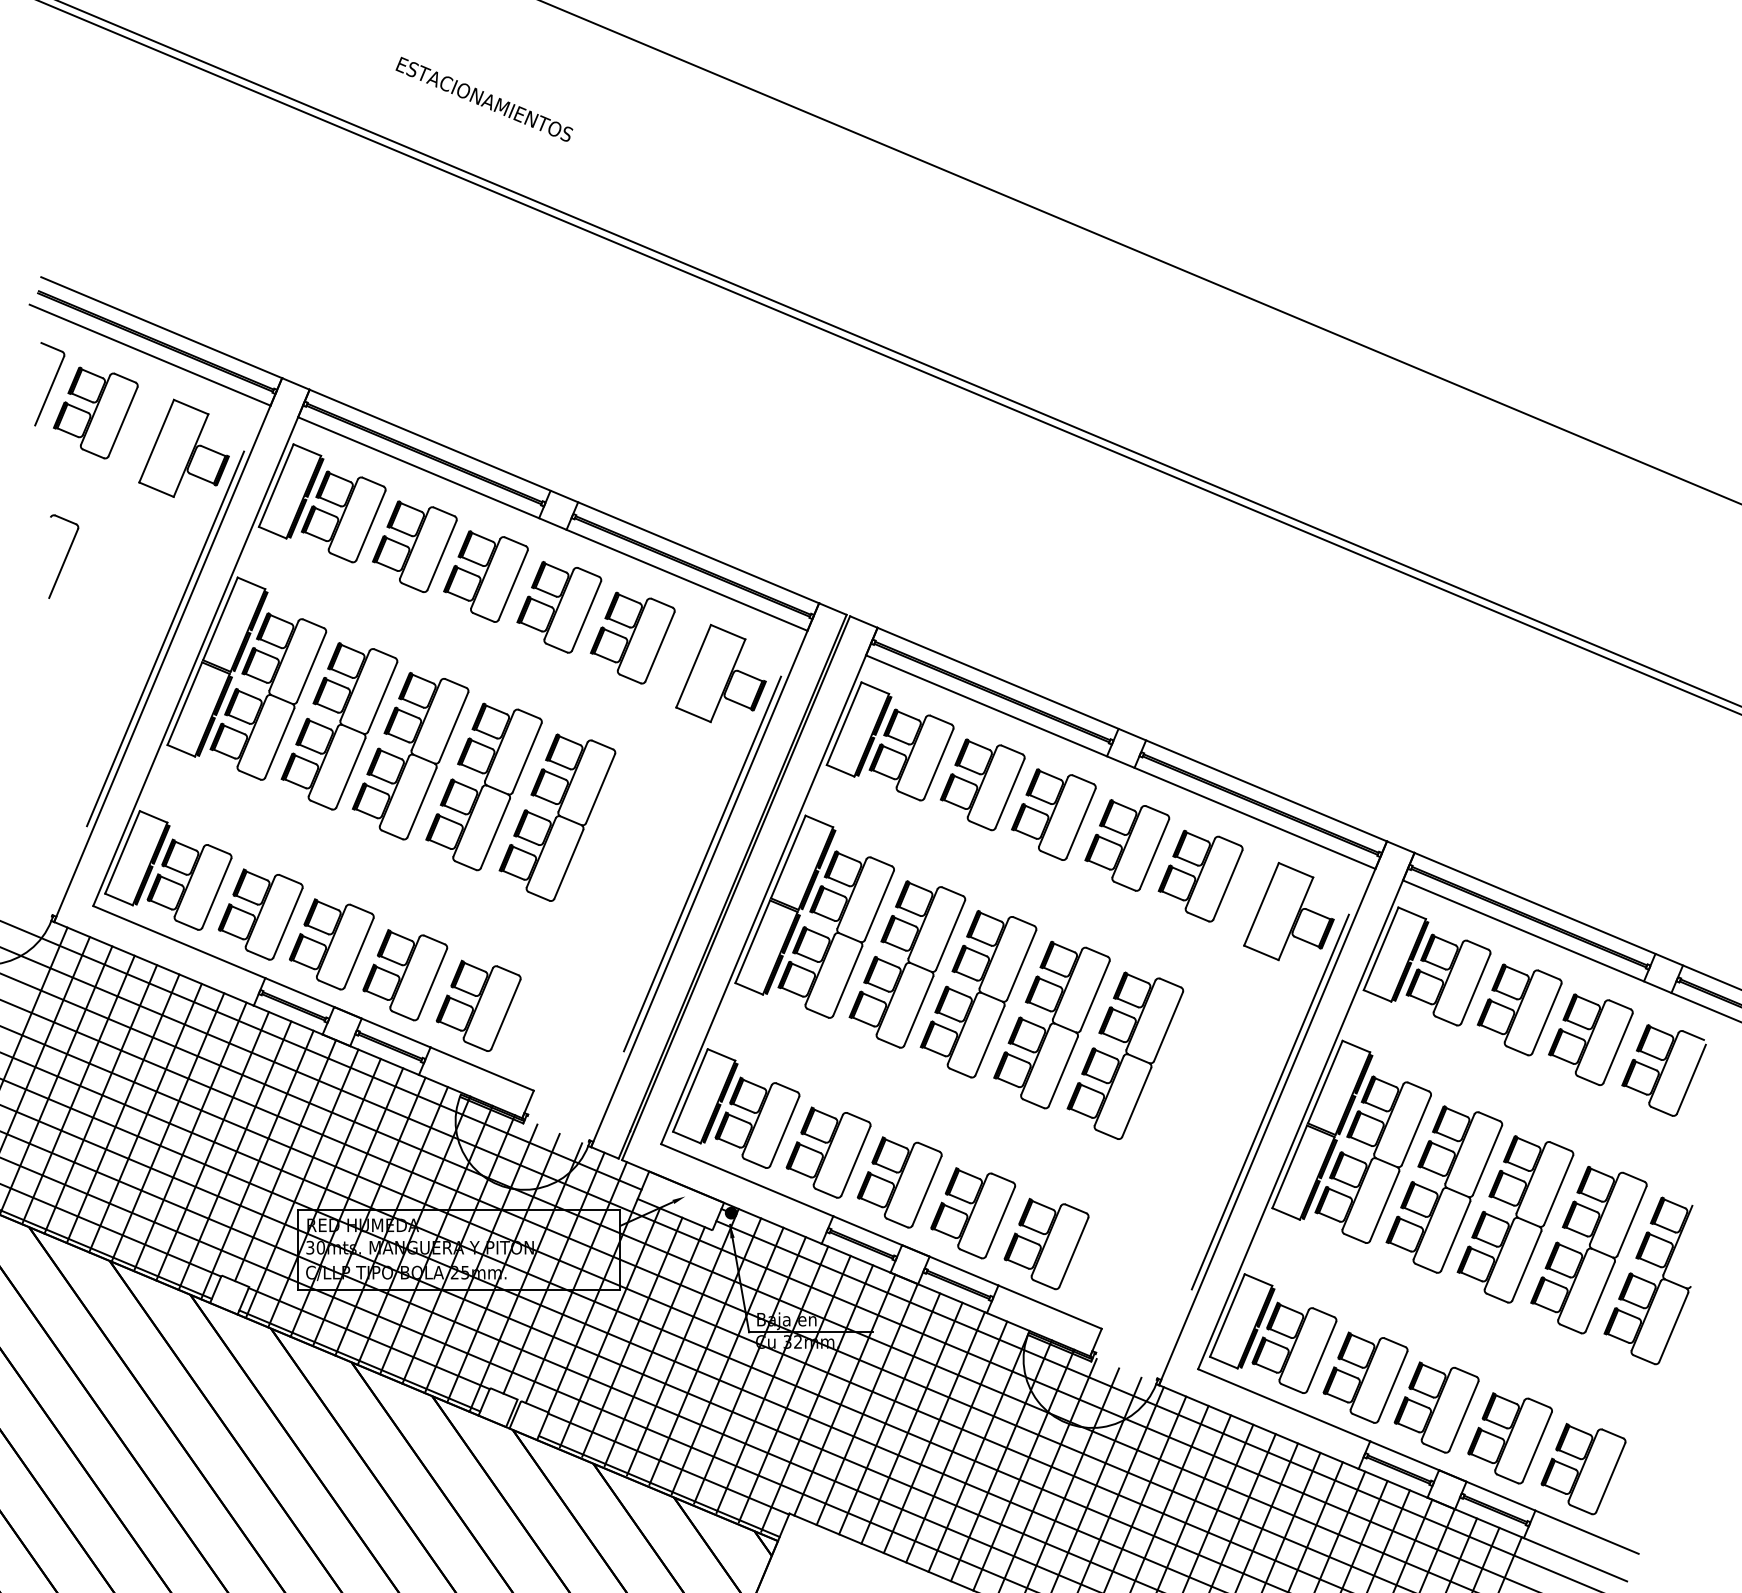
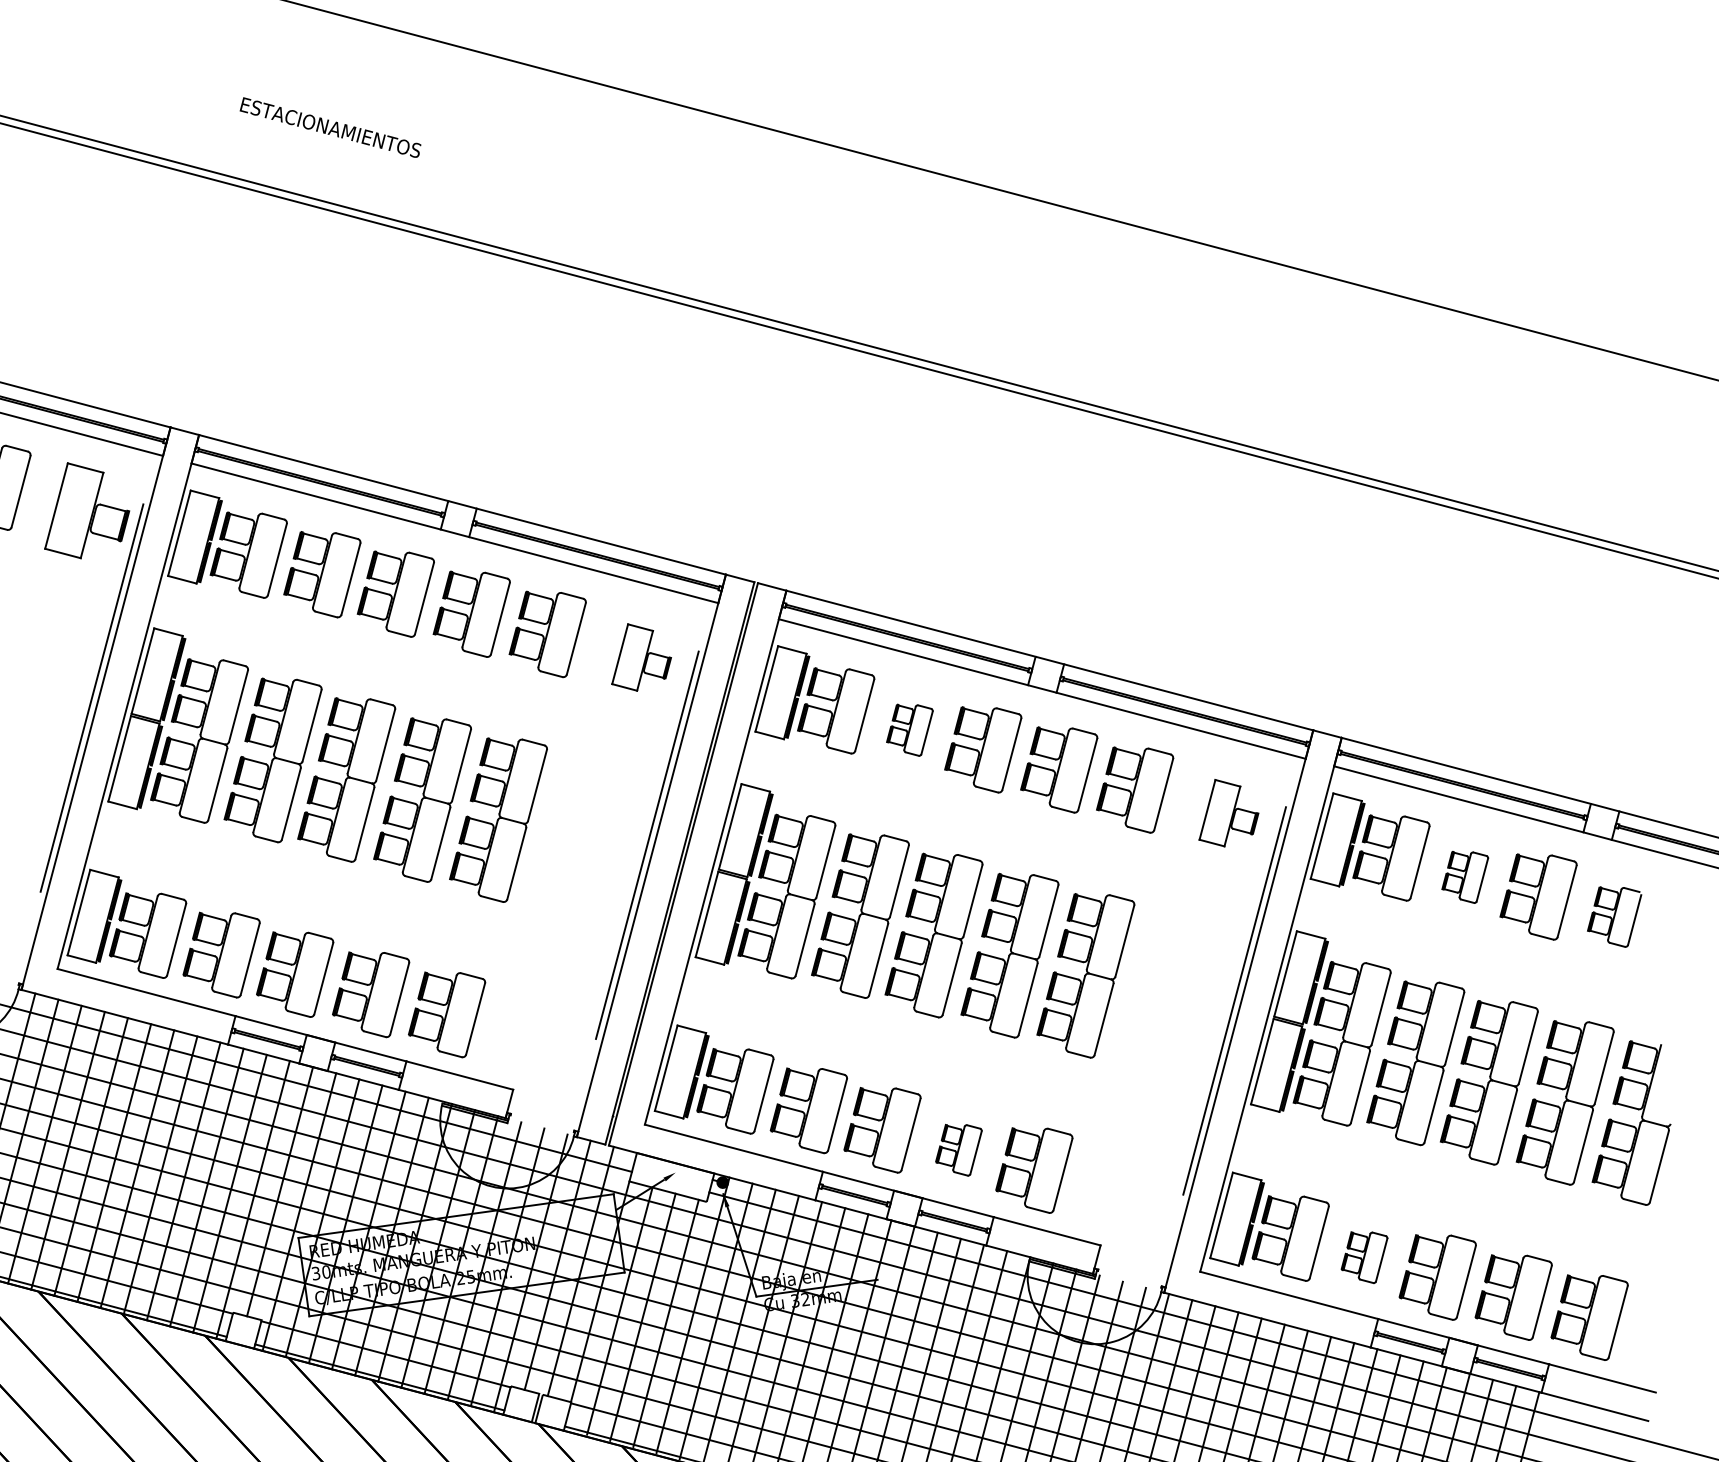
part: (720, 673) -> (639, 656), size x0.7
part: (982, 784) -> (910, 729), size x0.6
part: (1288, 911) -> (1226, 812), size x0.7
part: (1519, 1009) -> (1465, 876), size x0.6
part: (1663, 1070) -> (1614, 916), size x0.7
part: (973, 1213) -> (959, 1150), size x0.6
part: (1365, 1377) -> (1364, 1257), size x0.6

